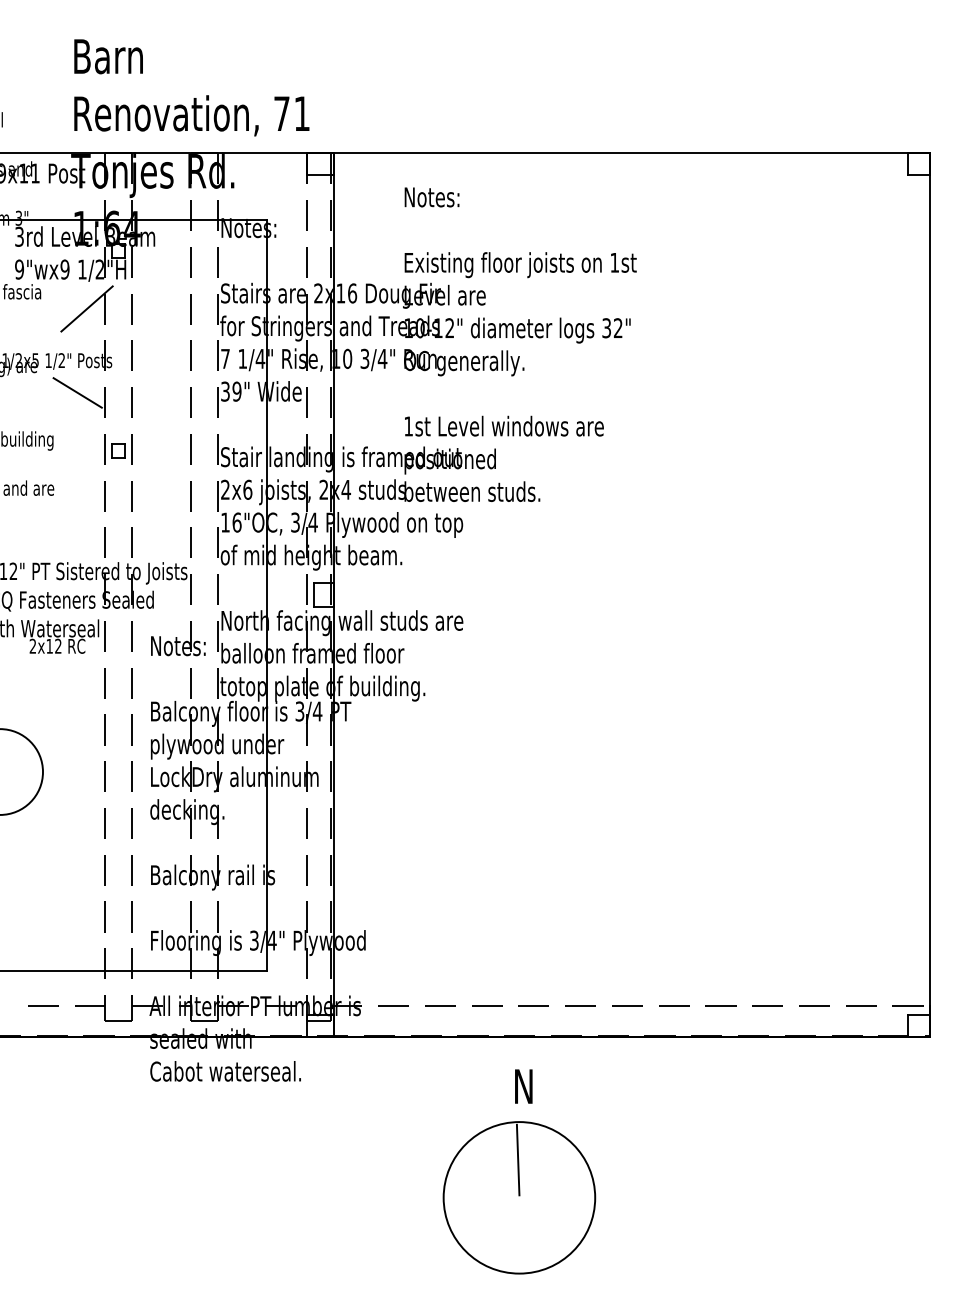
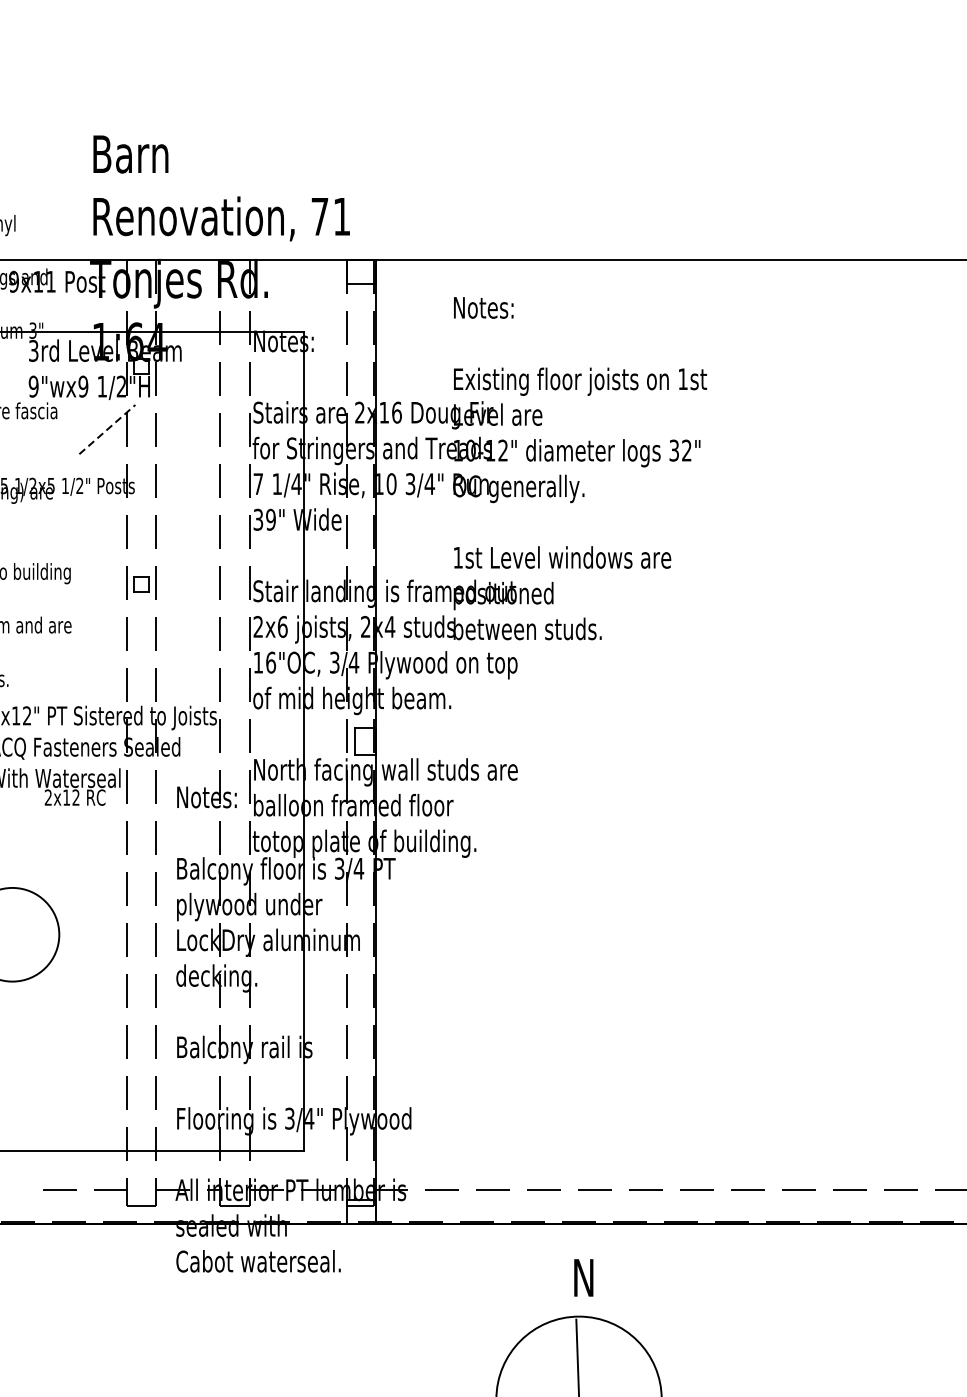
line: (87, 308) -> (107, 429), solid -> dashed
line: (77, 392) -> (96, 520), removed

